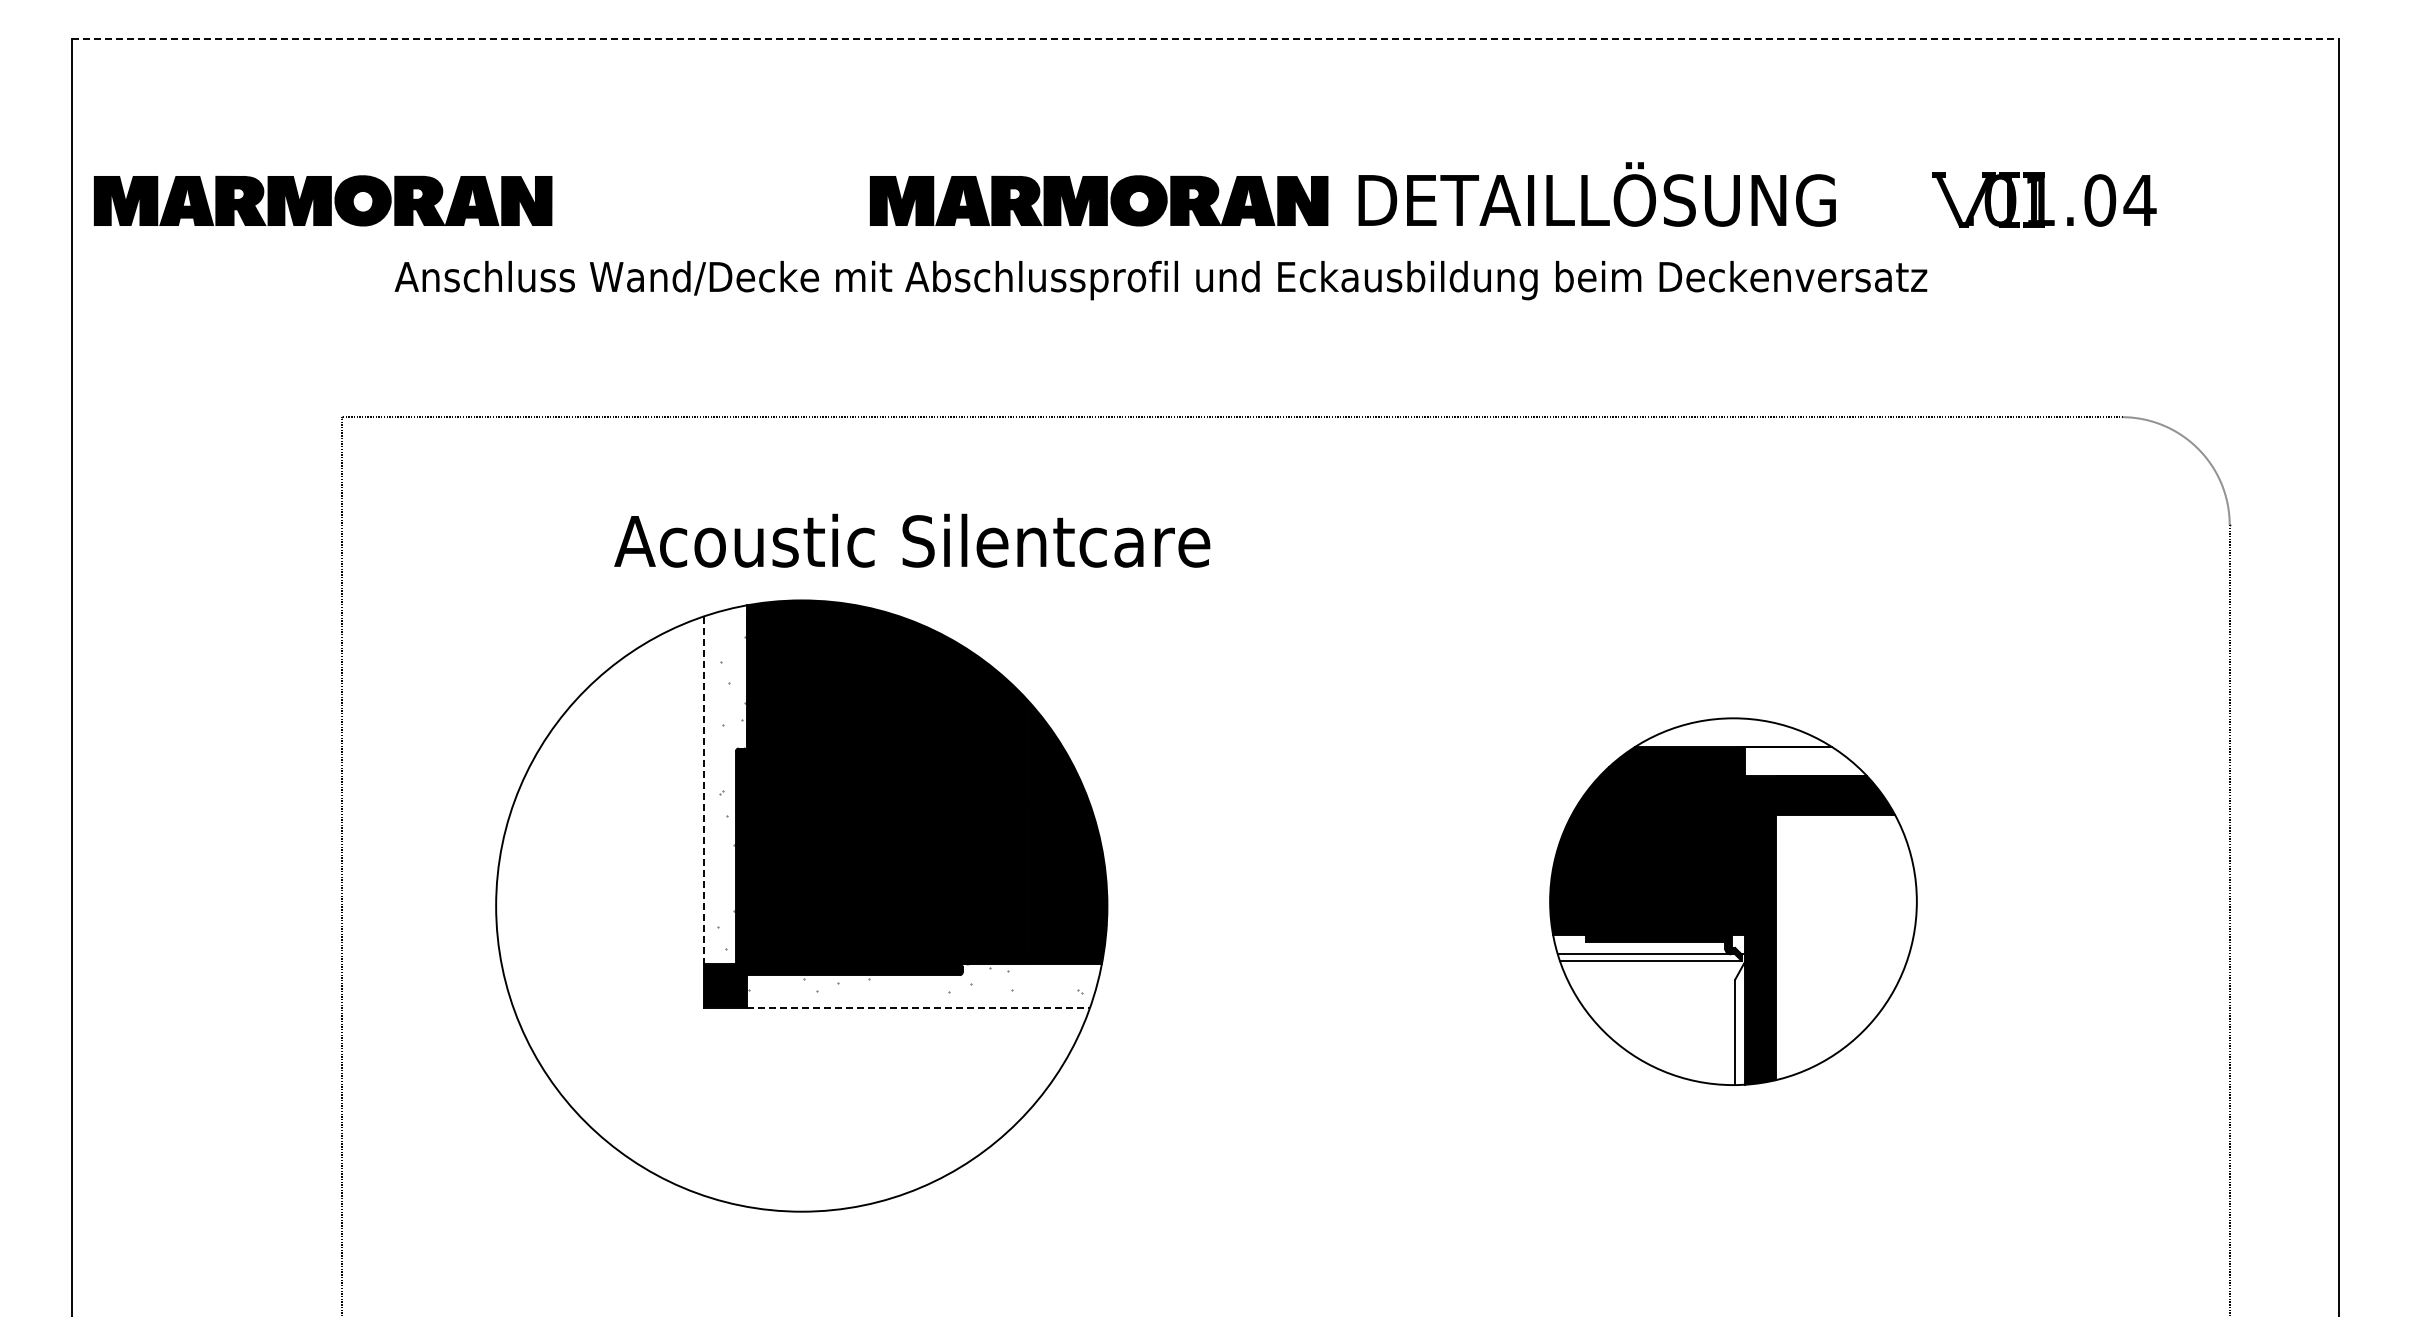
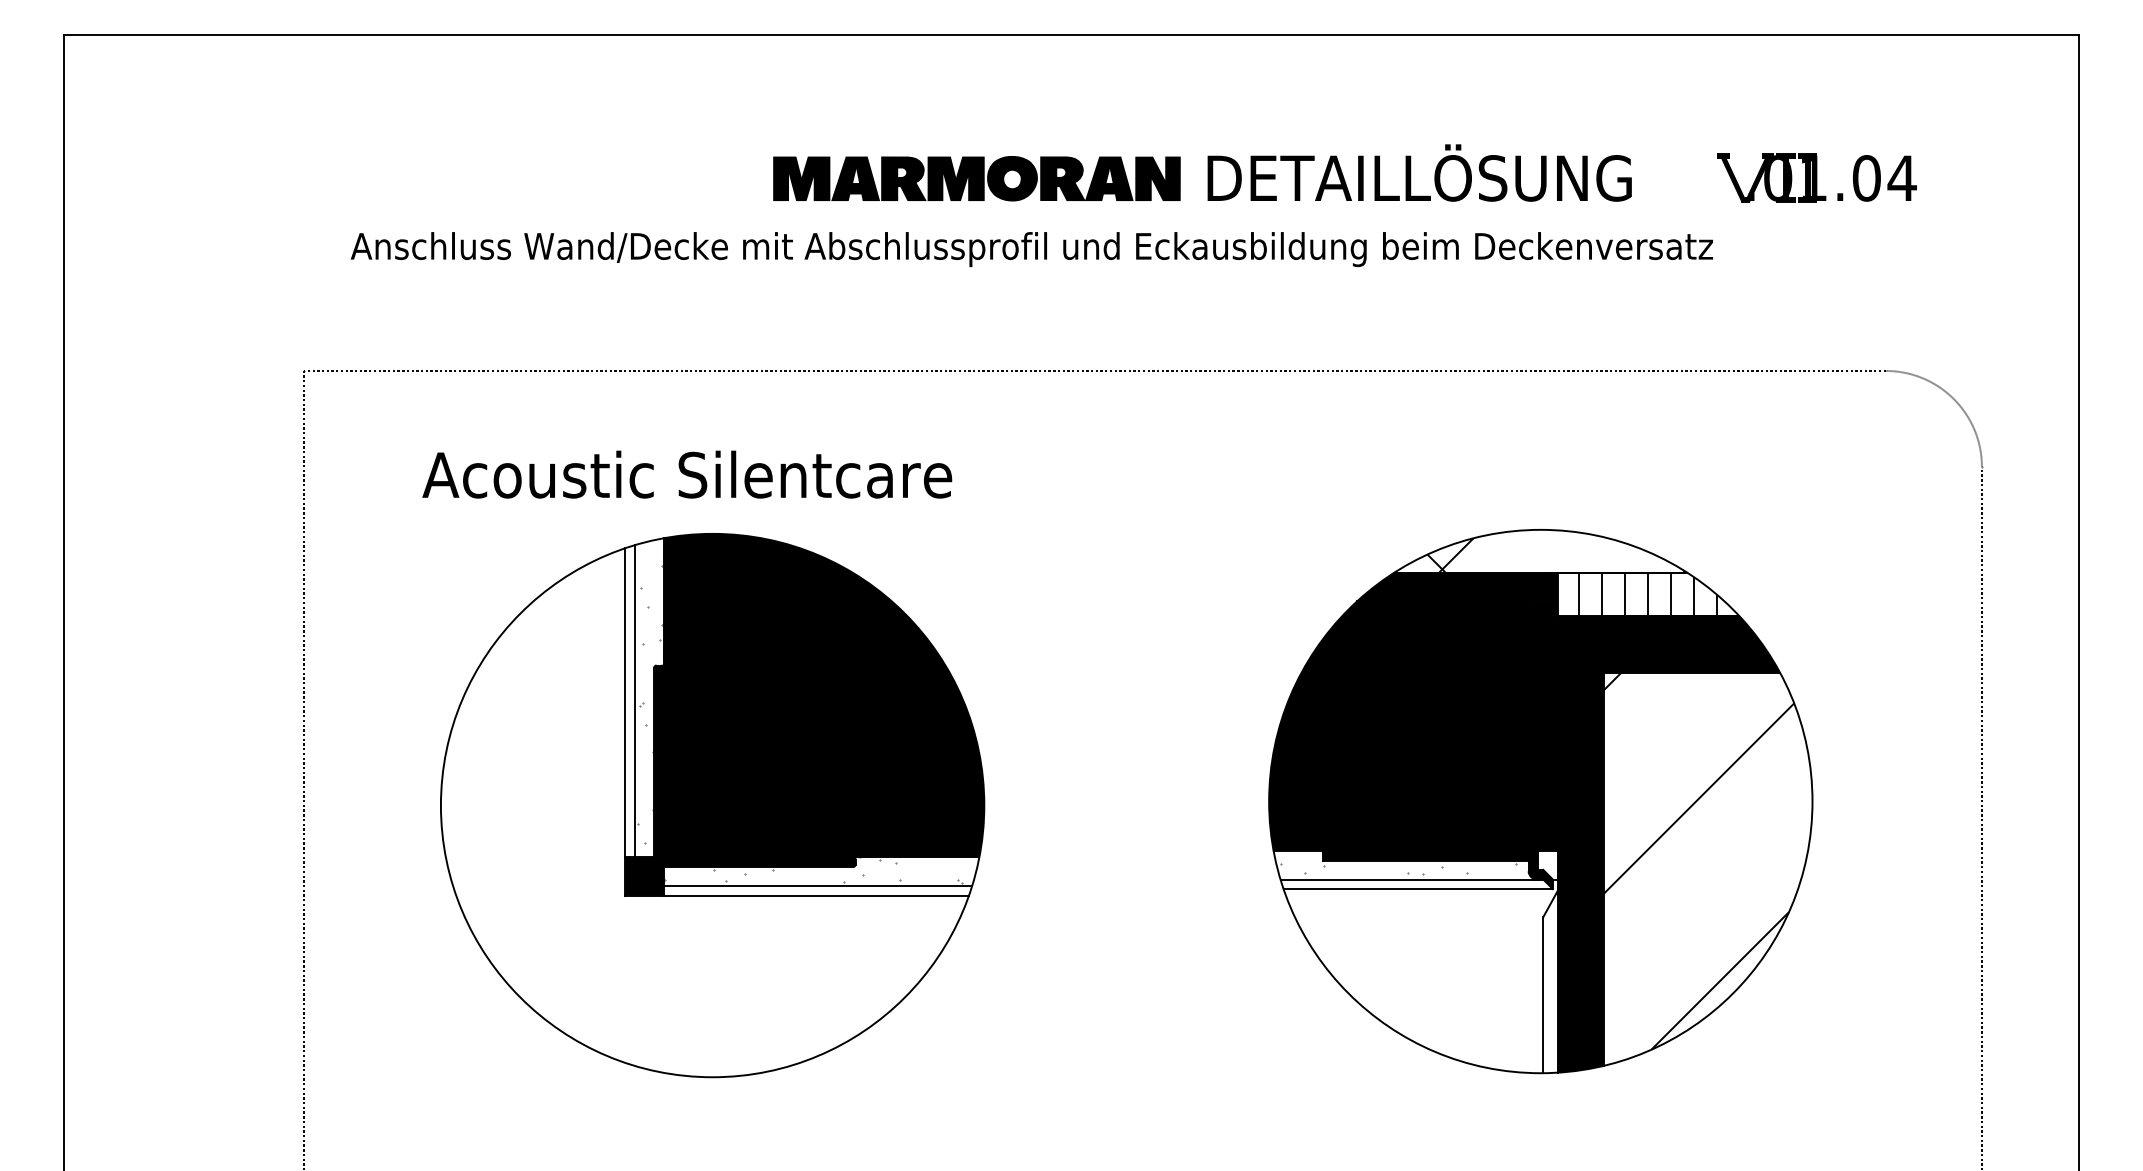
line: (1206, 39) -> (1072, 35), dashed -> solid
part: (323, 200) -> (287, 178), removed
text: (912, 540) -> (687, 474), moved
line: (714, 788) -> (635, 701), added
line: (703, 790) -> (625, 702), dashed -> solid
part: (1733, 901) -> (1540, 801), size x1.67
line: (919, 996) -> (817, 885), added
line: (918, 1007) -> (816, 895), dashed -> solid

